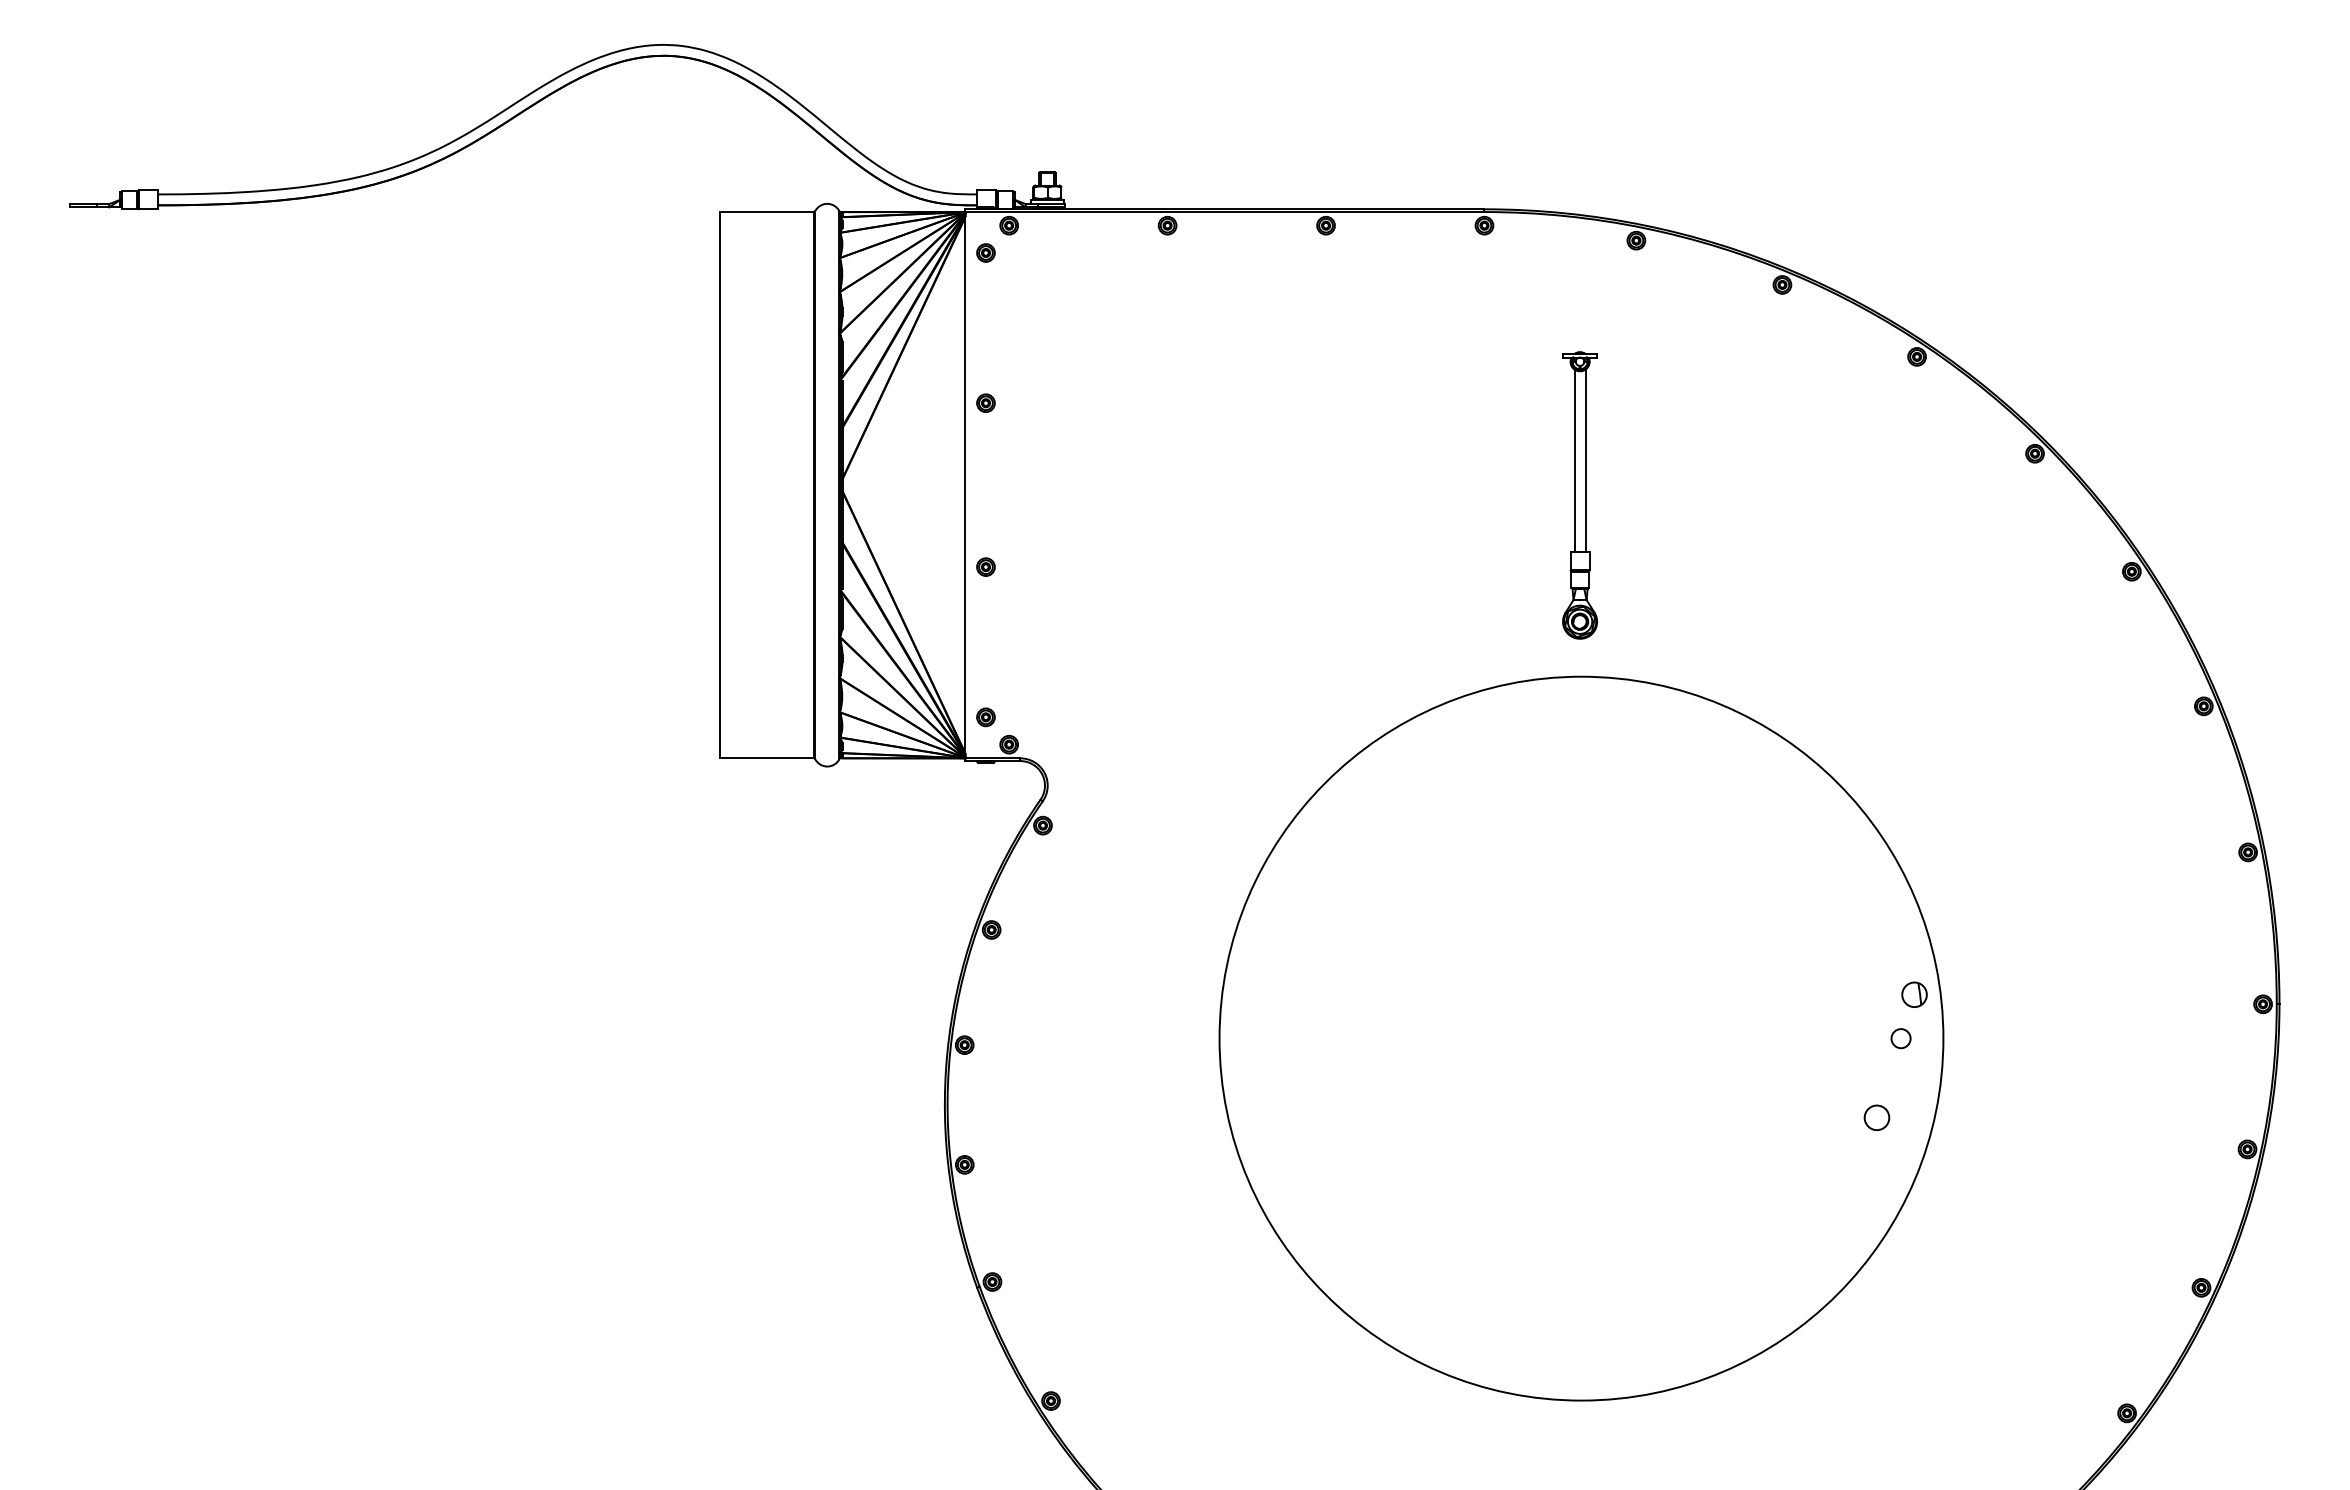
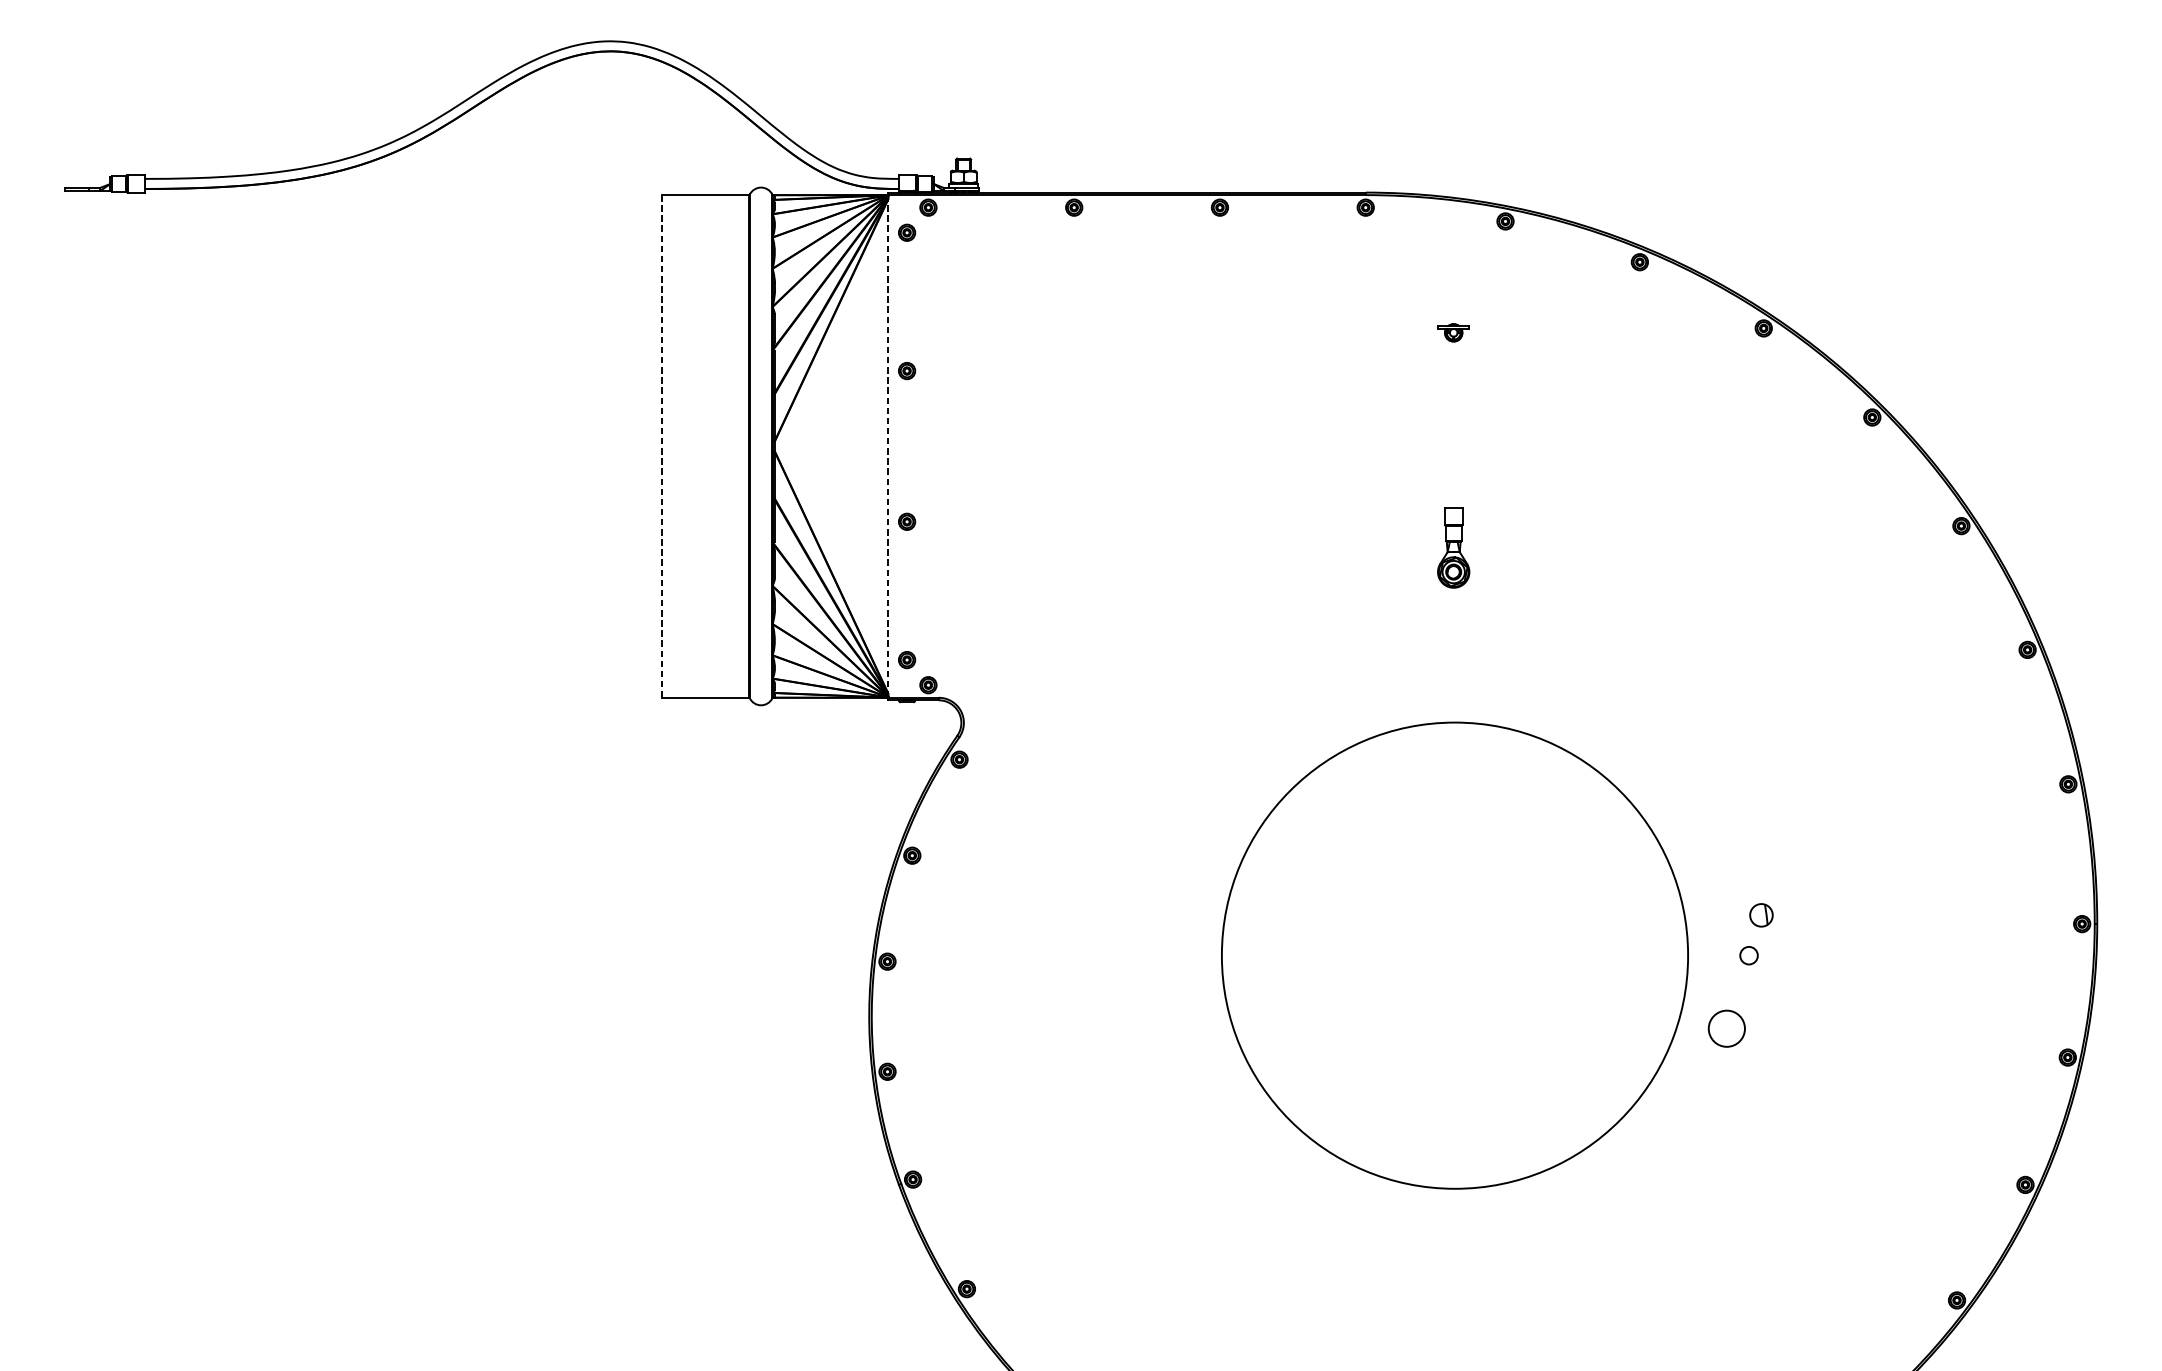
line: (1574, 460) -> (1448, 423), removed
line: (1585, 460) -> (1458, 423), removed
line: (719, 485) -> (661, 446), solid -> dashed
line: (965, 485) -> (888, 446), solid -> dashed
circle: (1581, 1038) -> (1455, 955), size x0.7
circle: (1876, 1117) -> (1726, 1028), size x1.6

